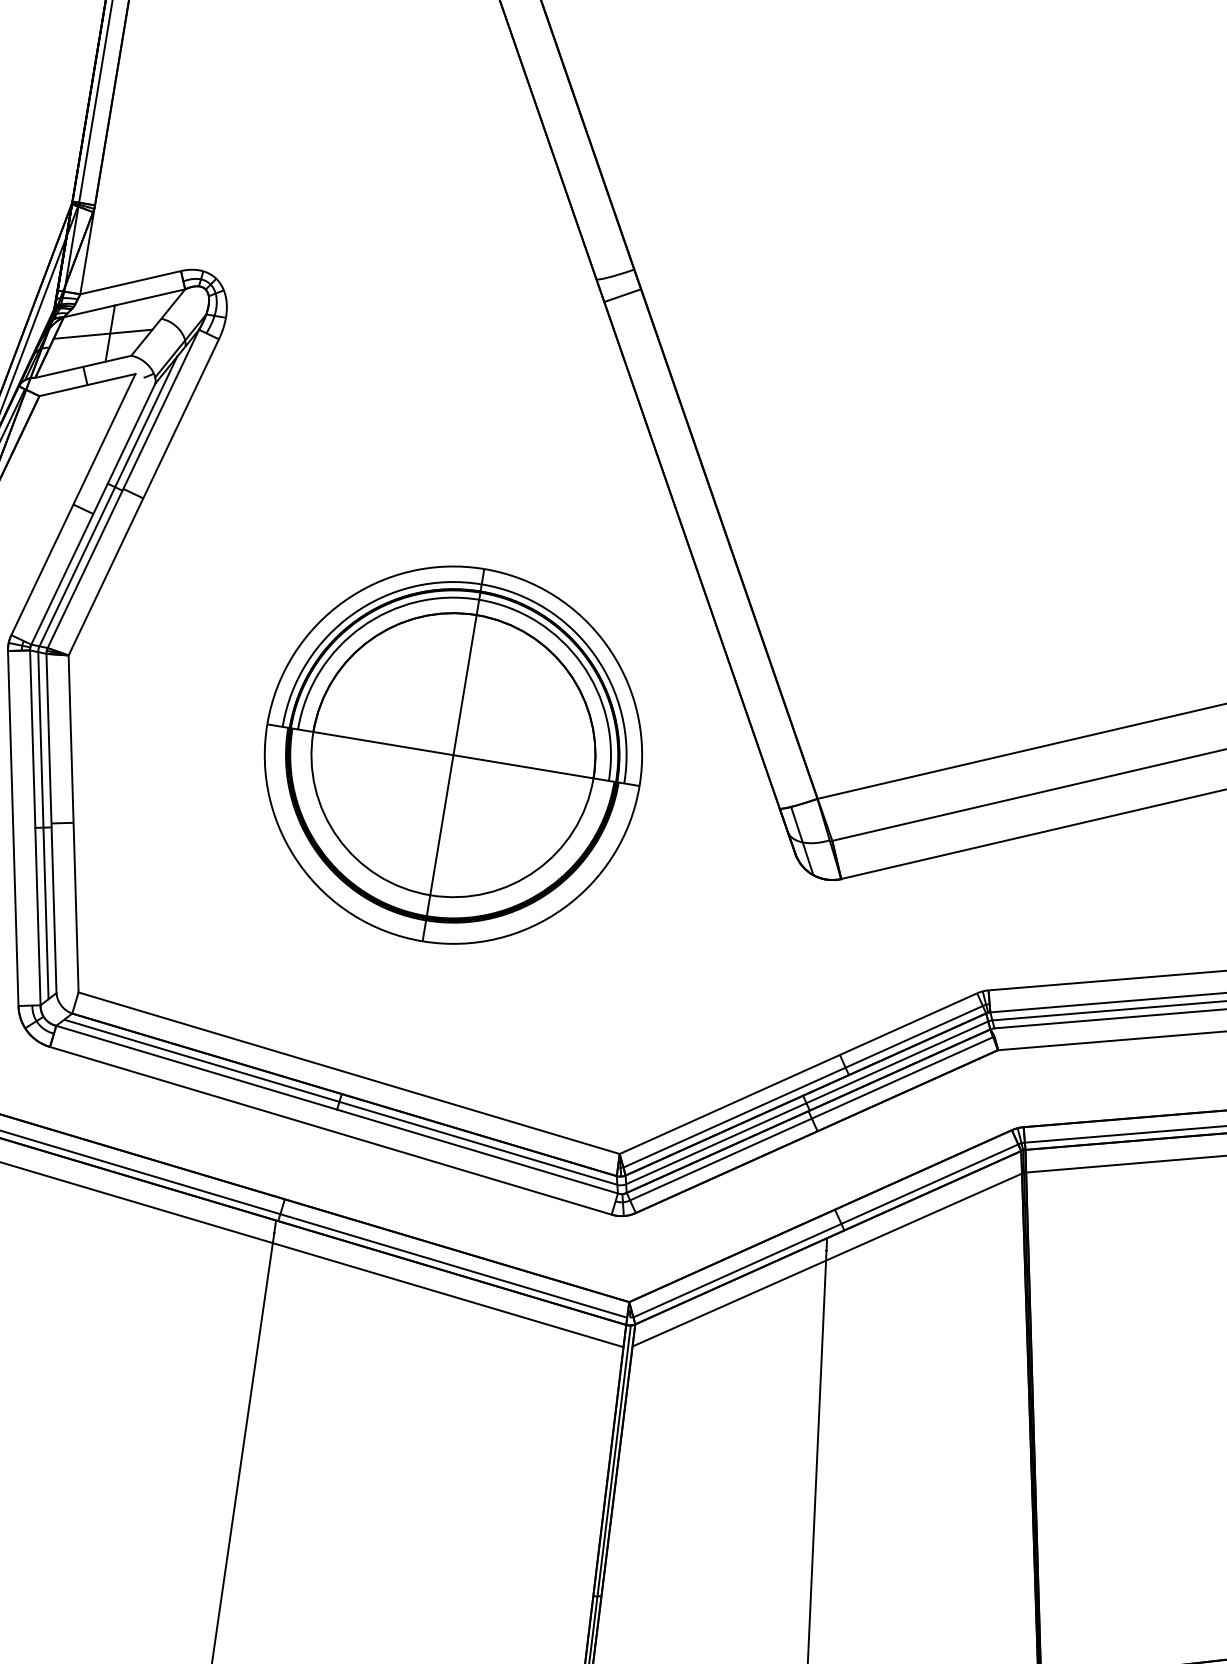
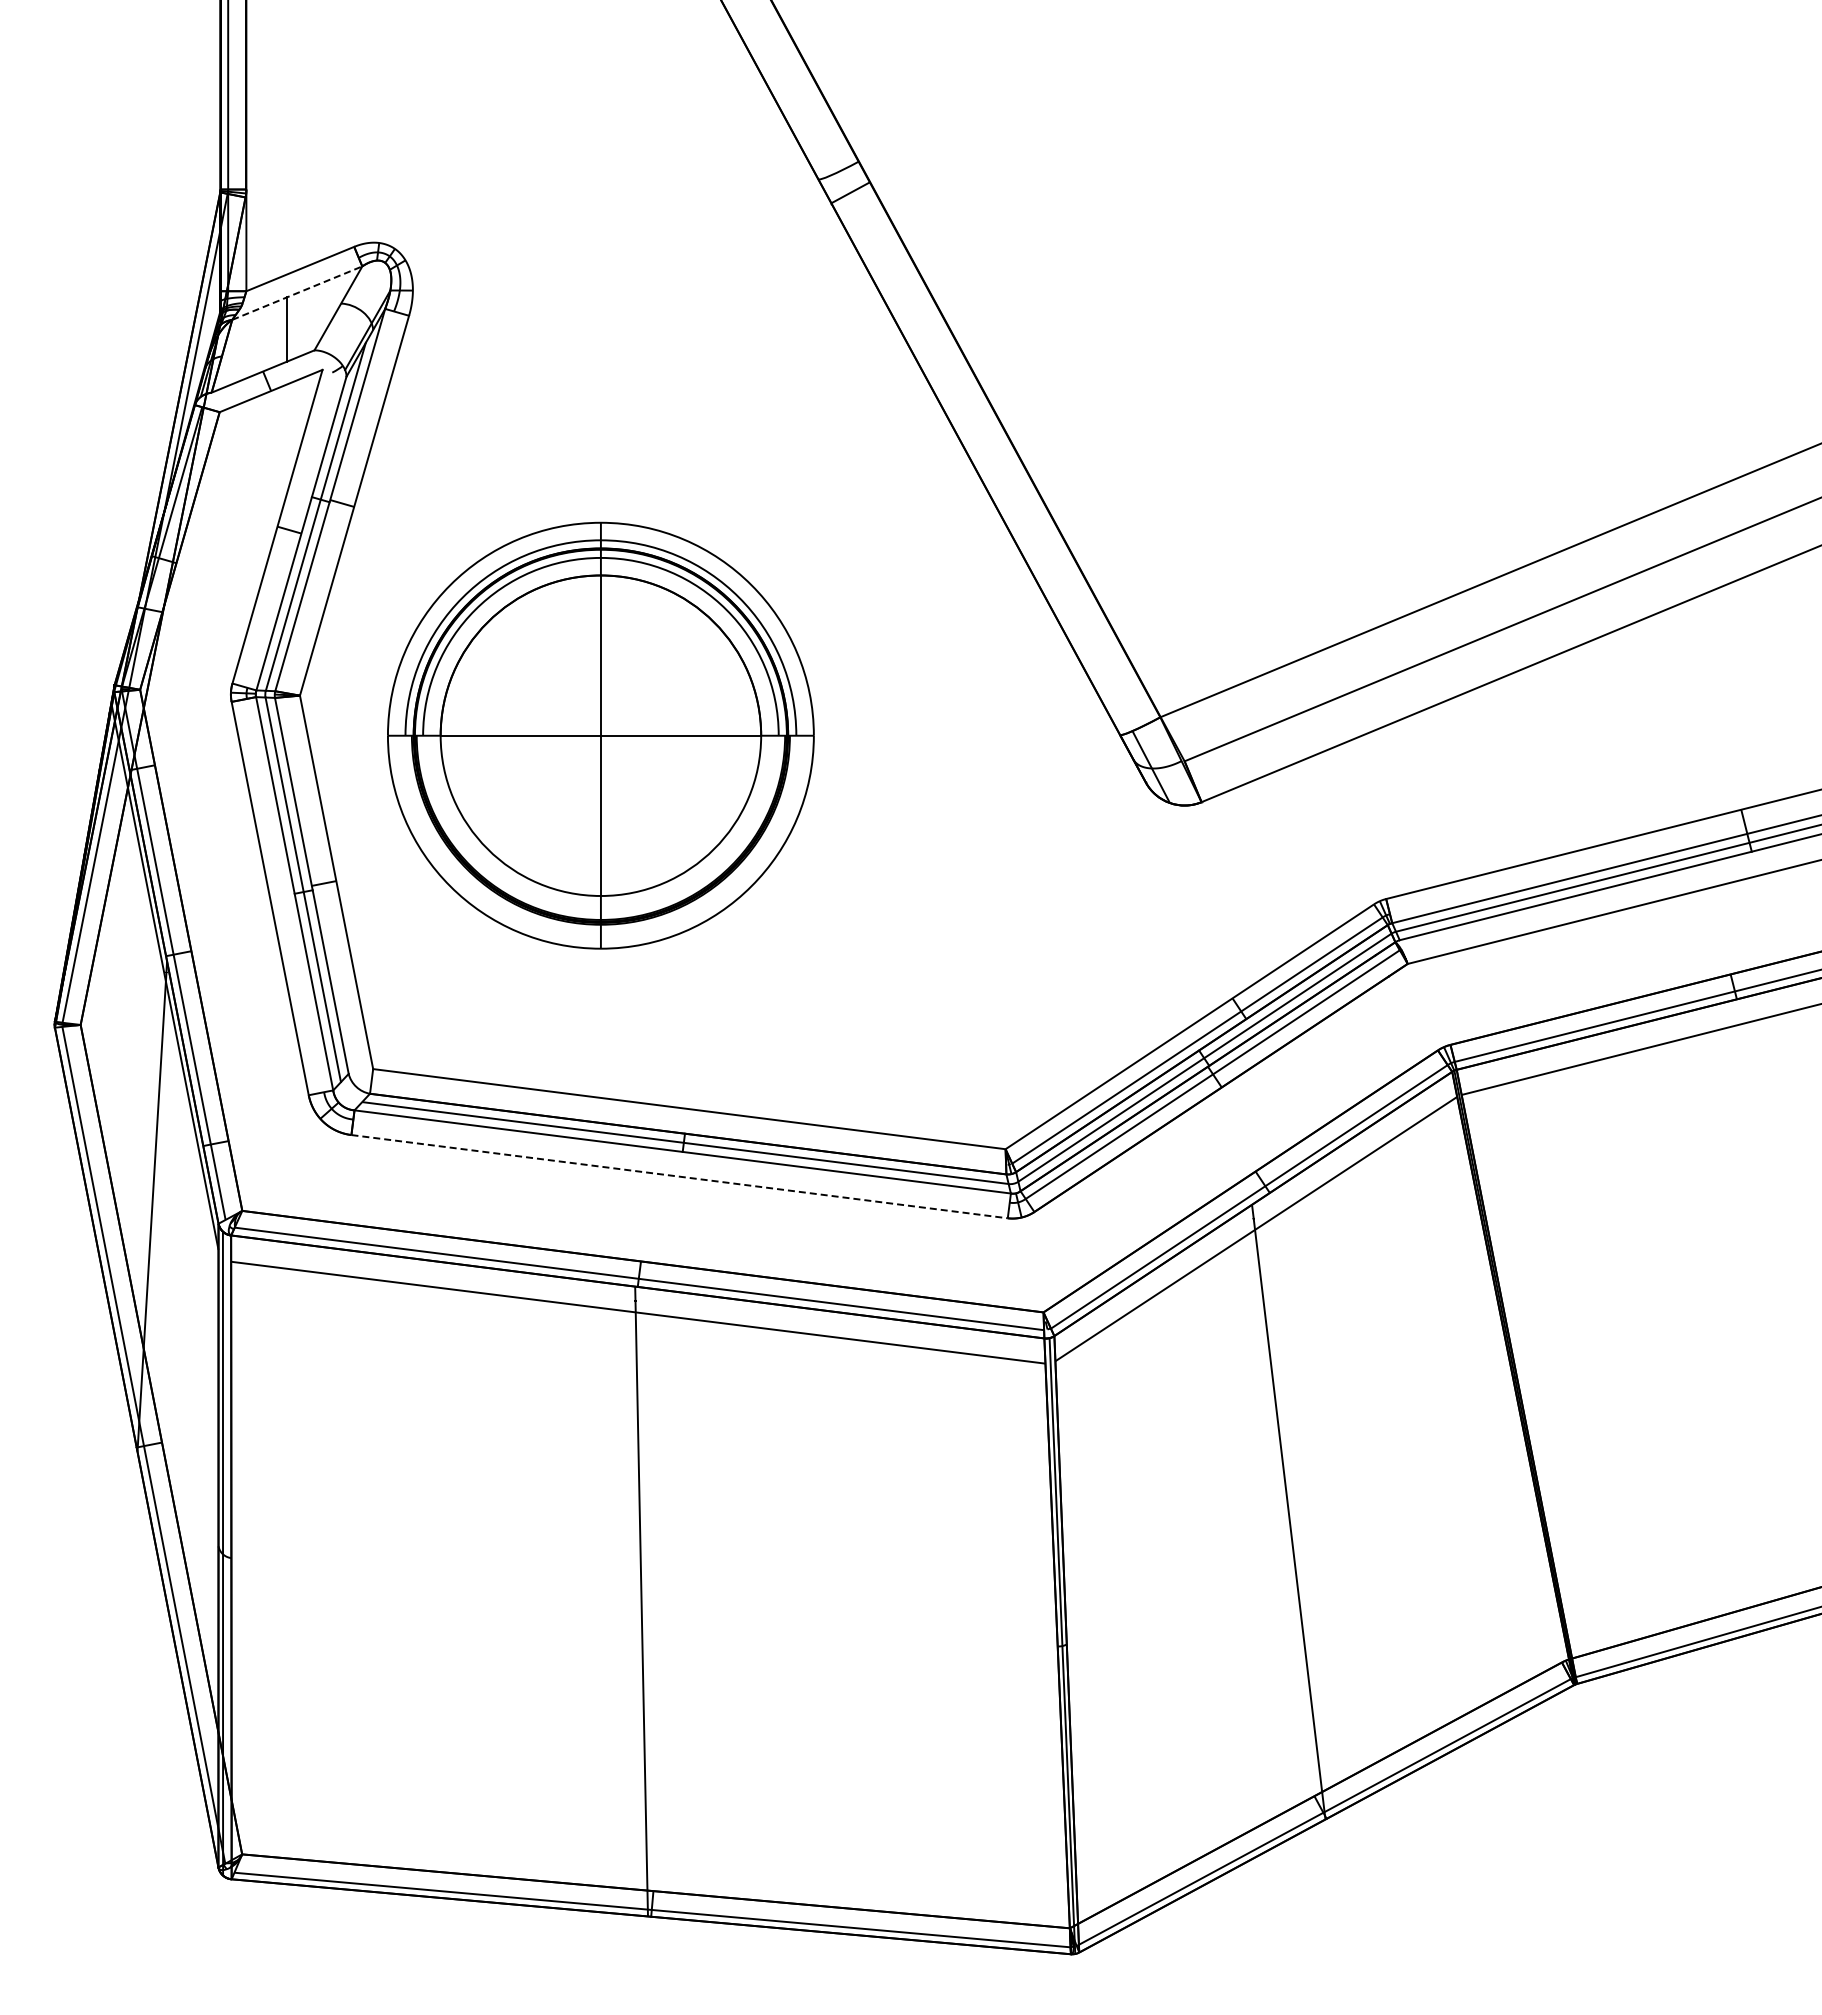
line: (124, 302) -> (297, 292), solid -> dashed
line: (102, 334) -> (278, 331), removed
part: (453, 754) -> (600, 735), moved
line: (330, 1130) -> (679, 1176), solid -> dashed

